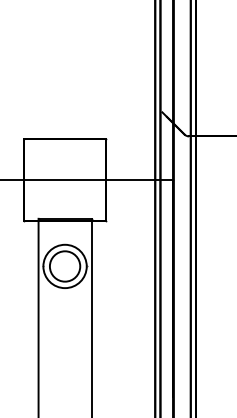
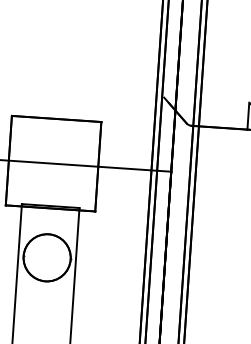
circle: (64, 266) -> (46, 257), size x1.43

